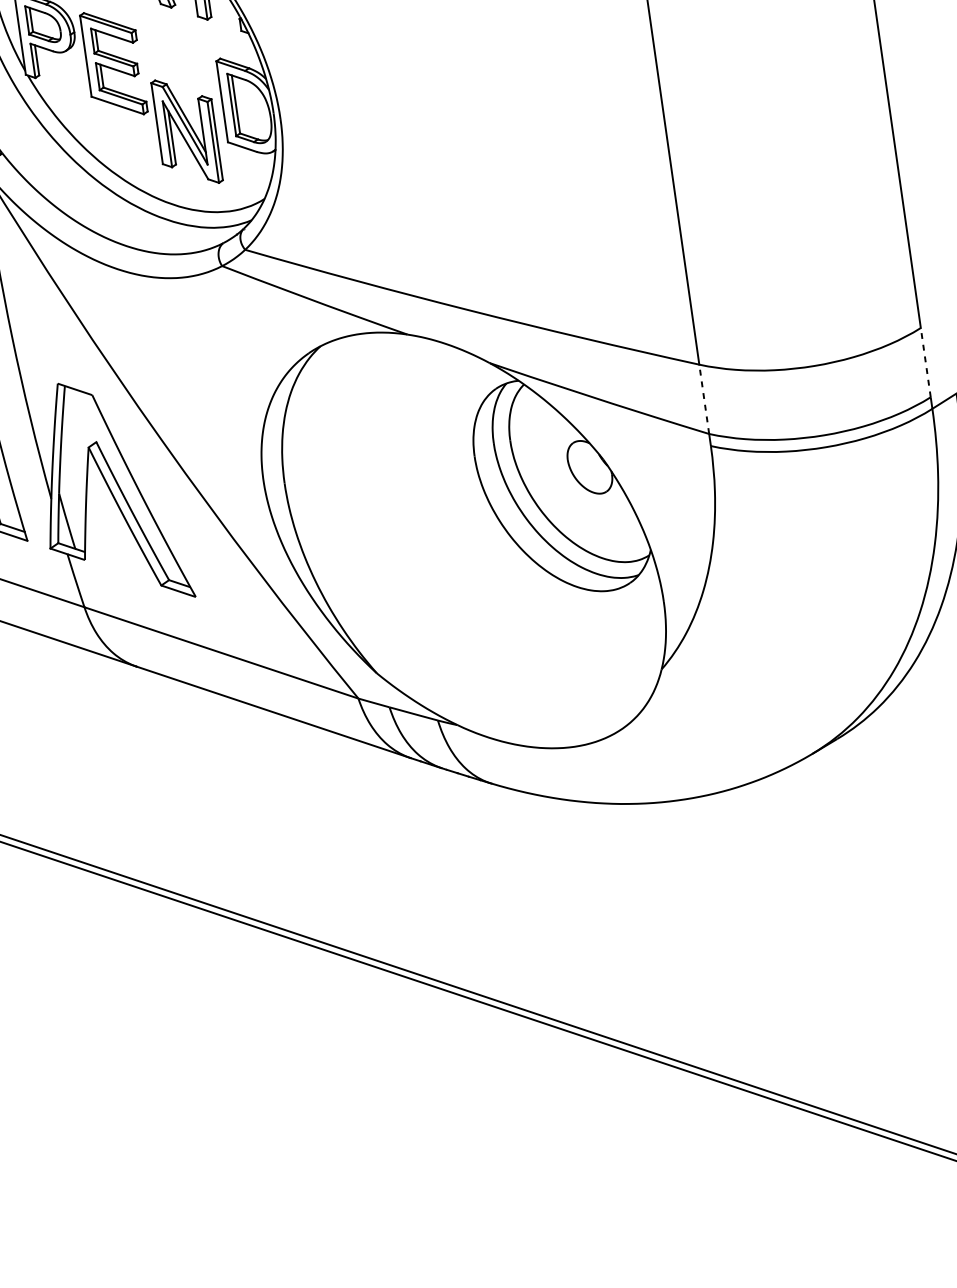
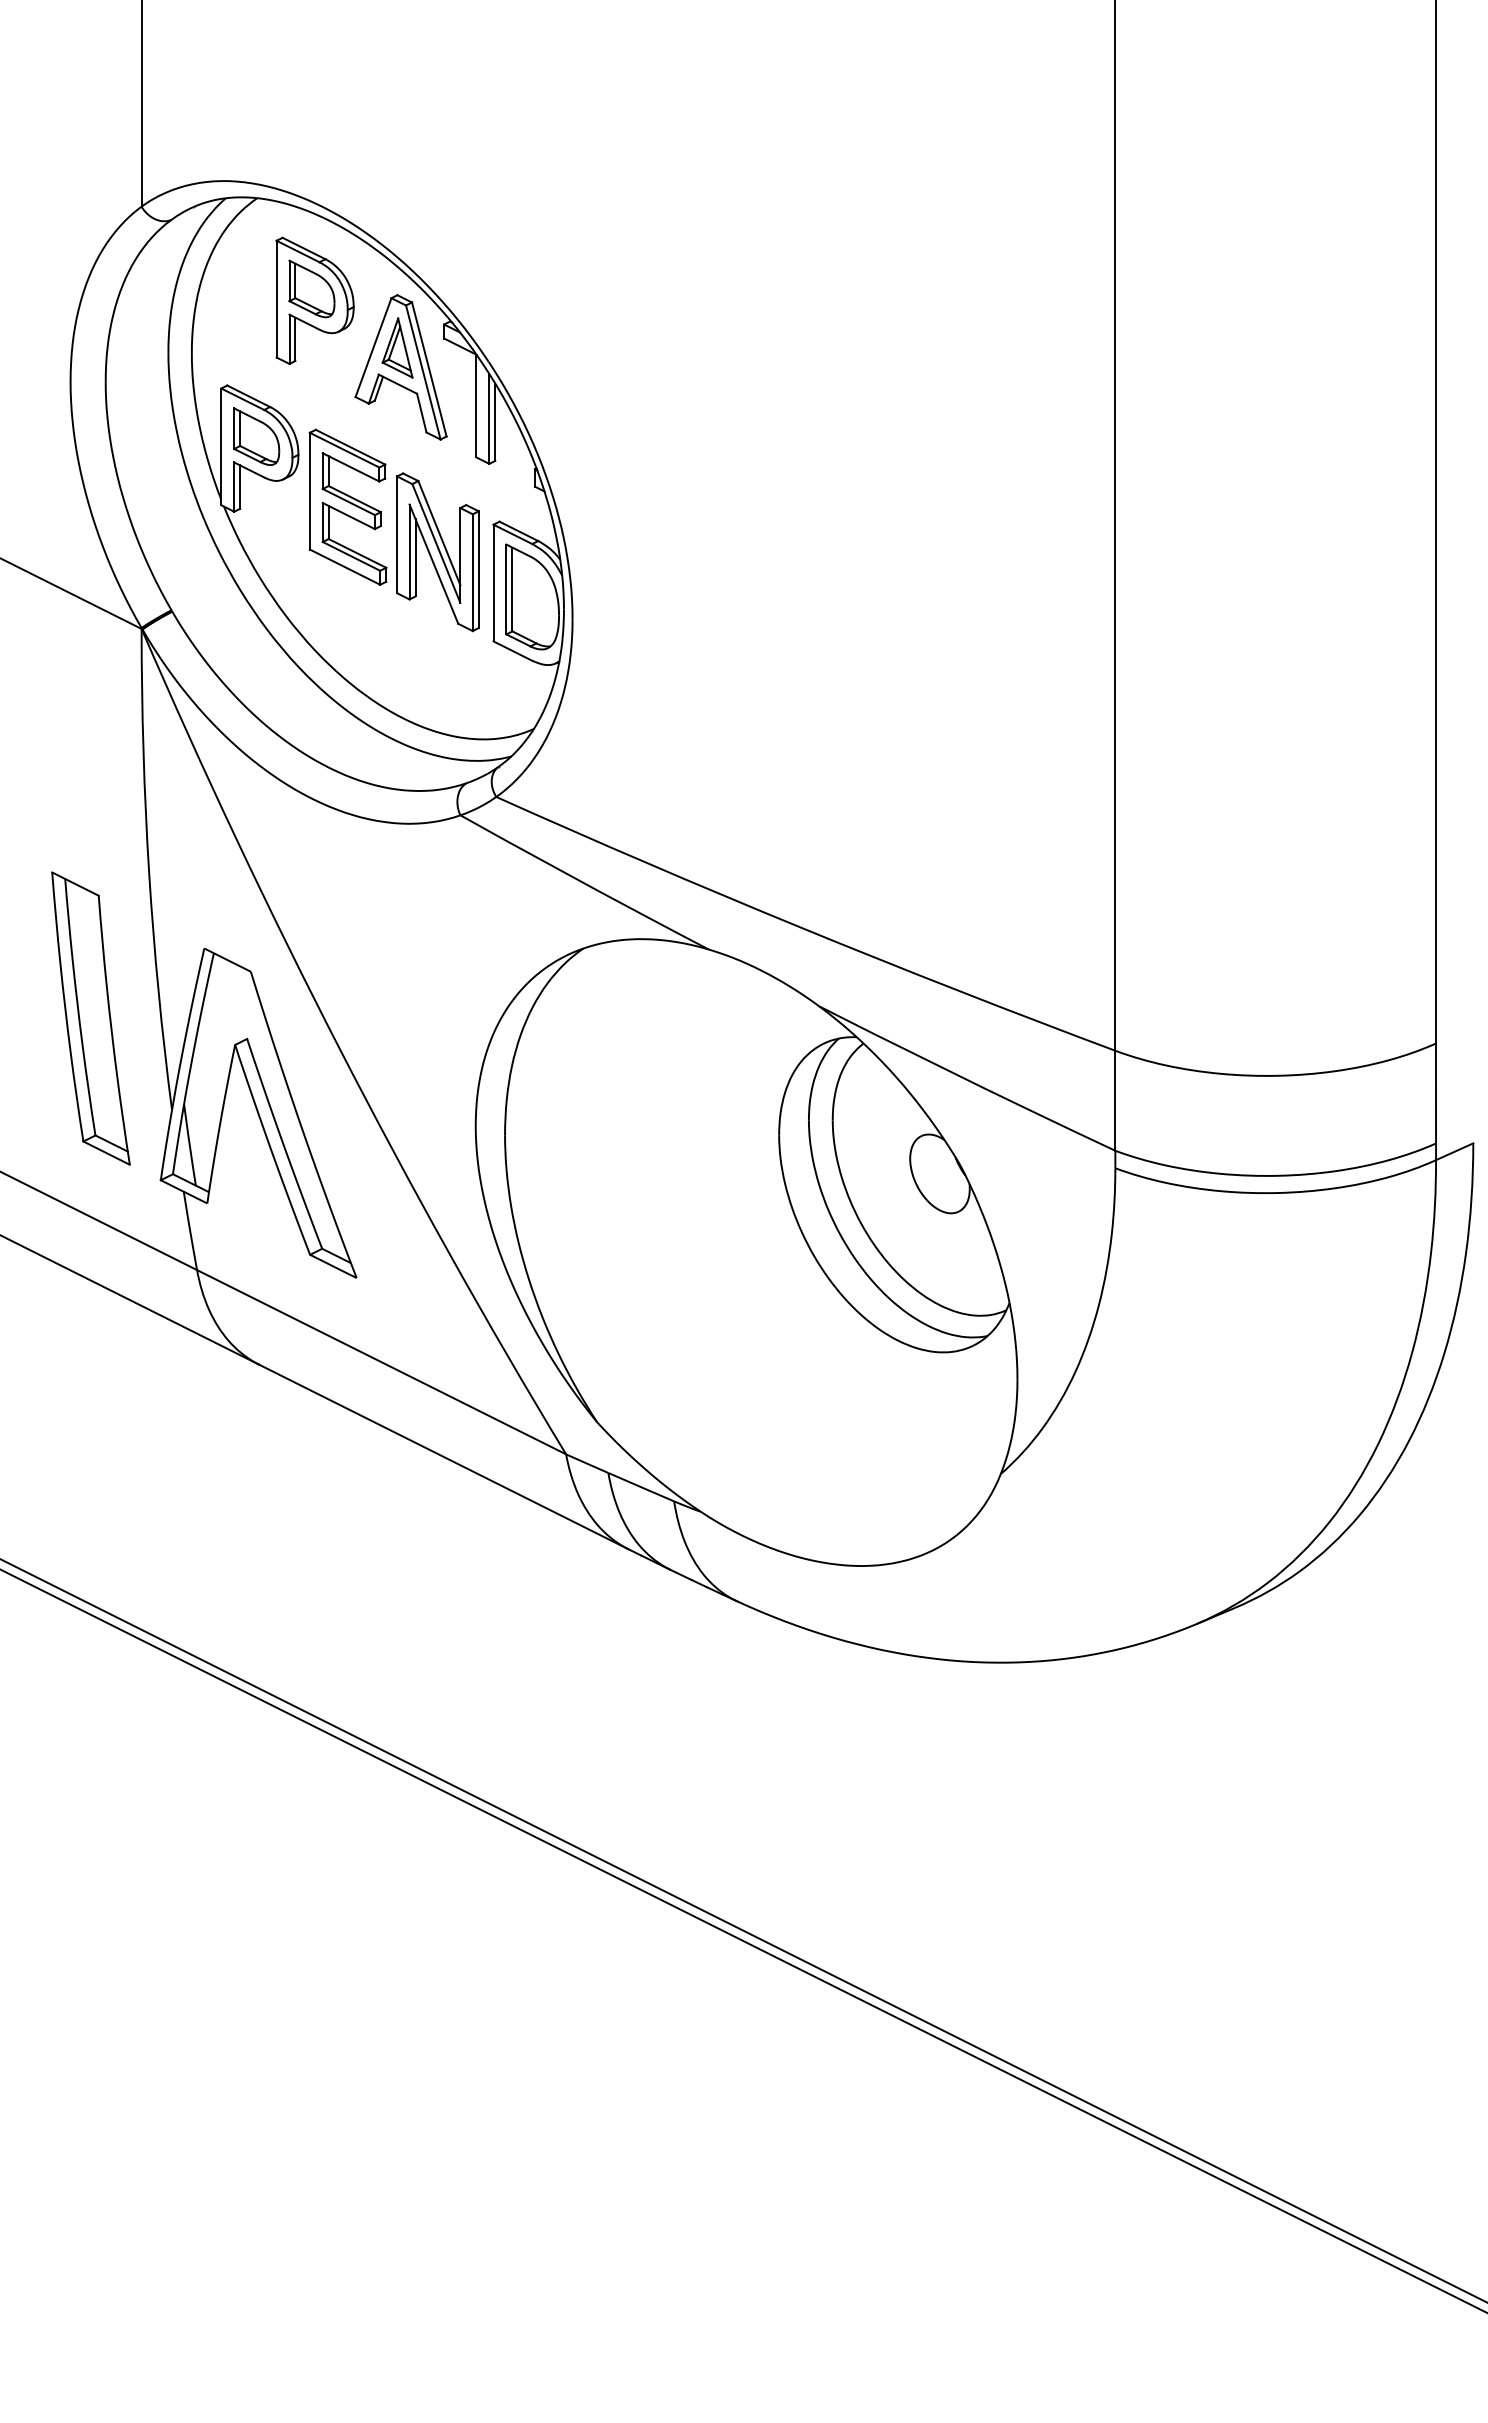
part: (186, 131) -> (437, 552), moved
line: (926, 361) -> (1436, 1092), dashed -> solid
line: (704, 399) -> (1115, 1100), dashed -> solid

